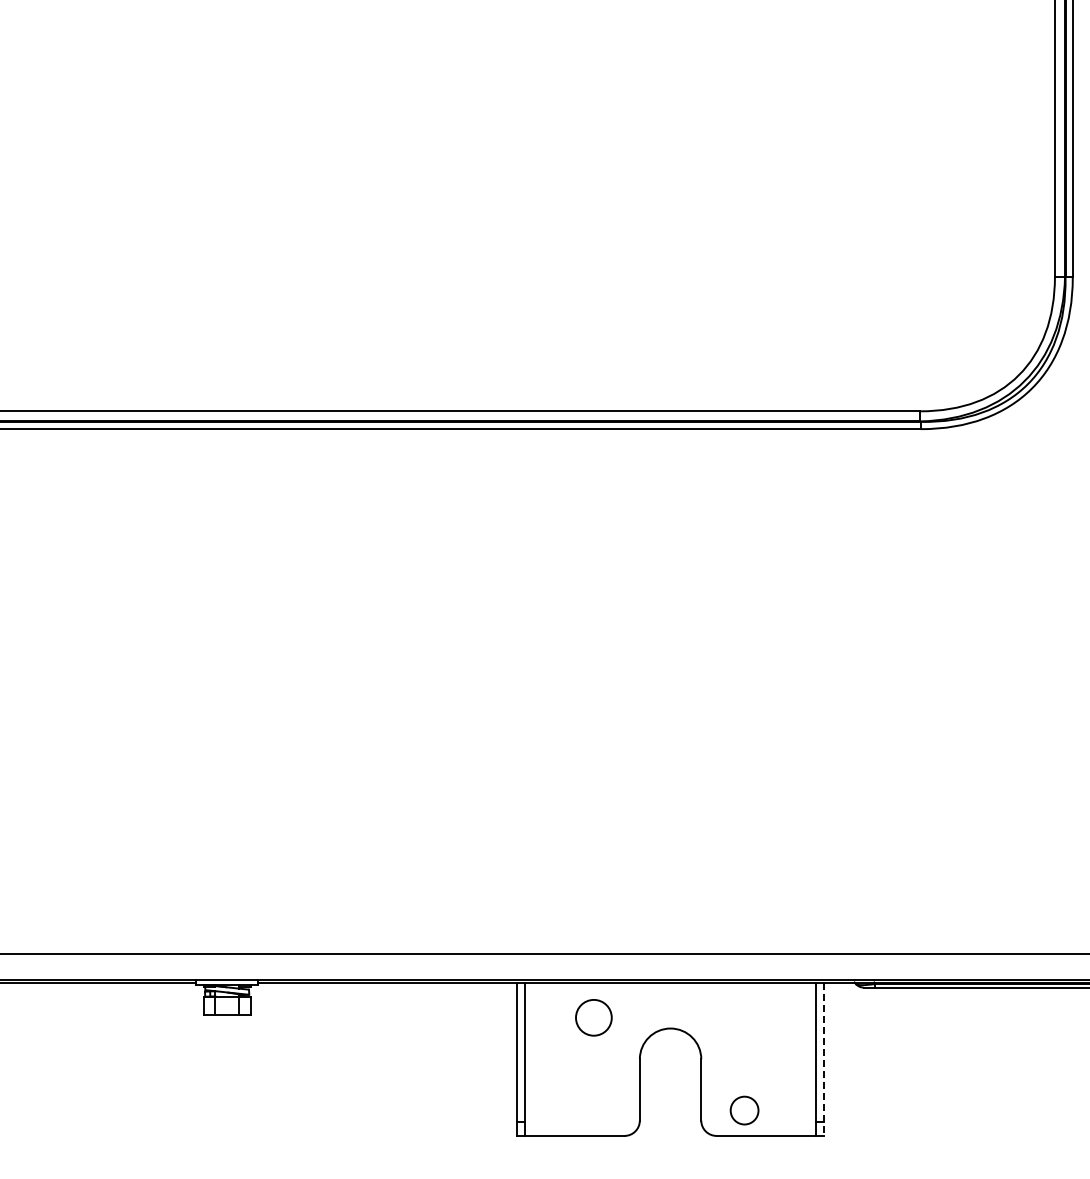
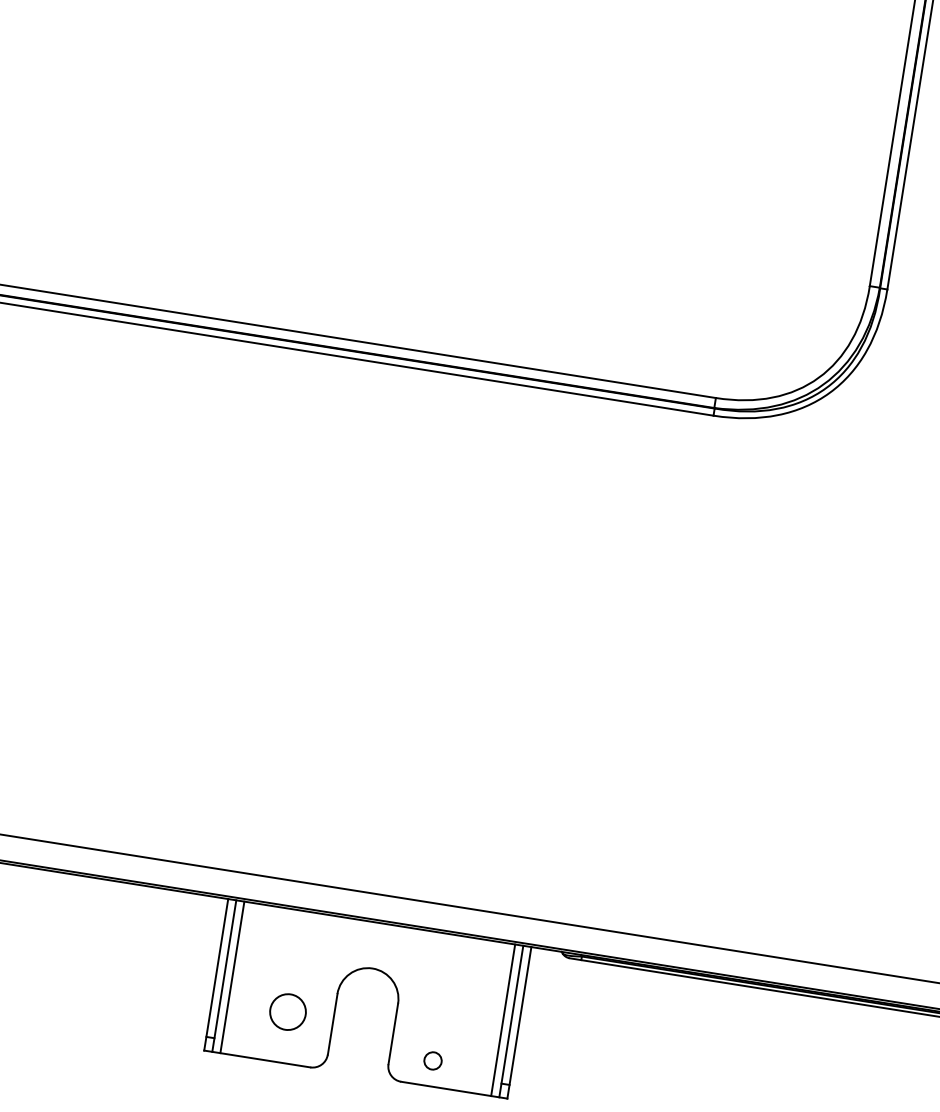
circle: (593, 1017) -> (287, 1011), moved
line: (533, 1058) -> (232, 976), added
line: (807, 1058) -> (503, 1019), added
line: (824, 1059) -> (519, 1023), dashed -> solid
circle: (744, 1109) -> (432, 1060), size x0.62

